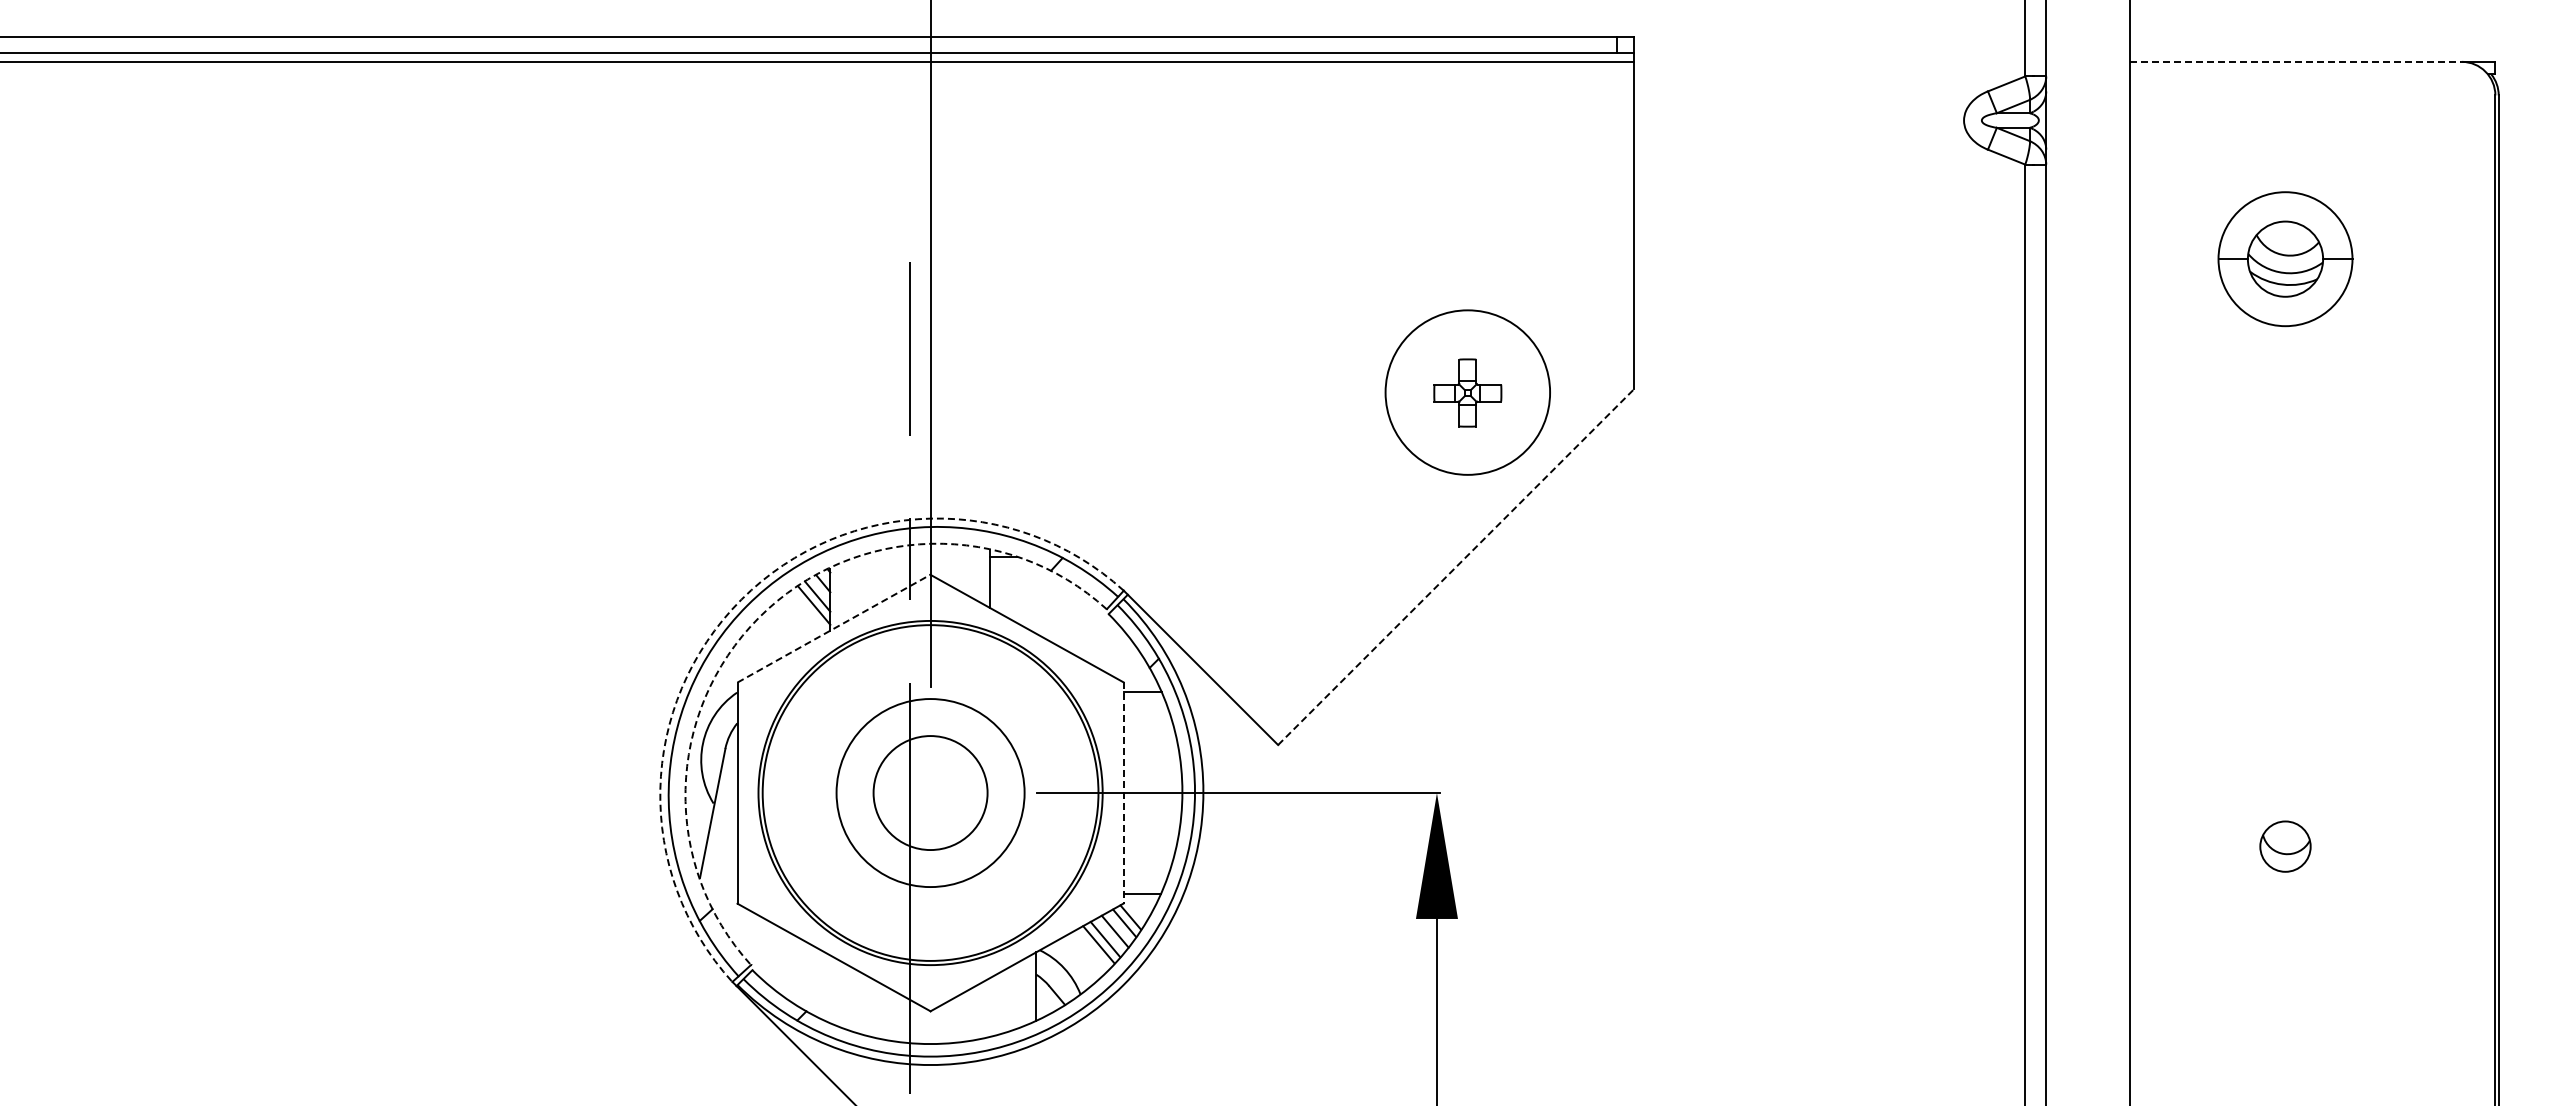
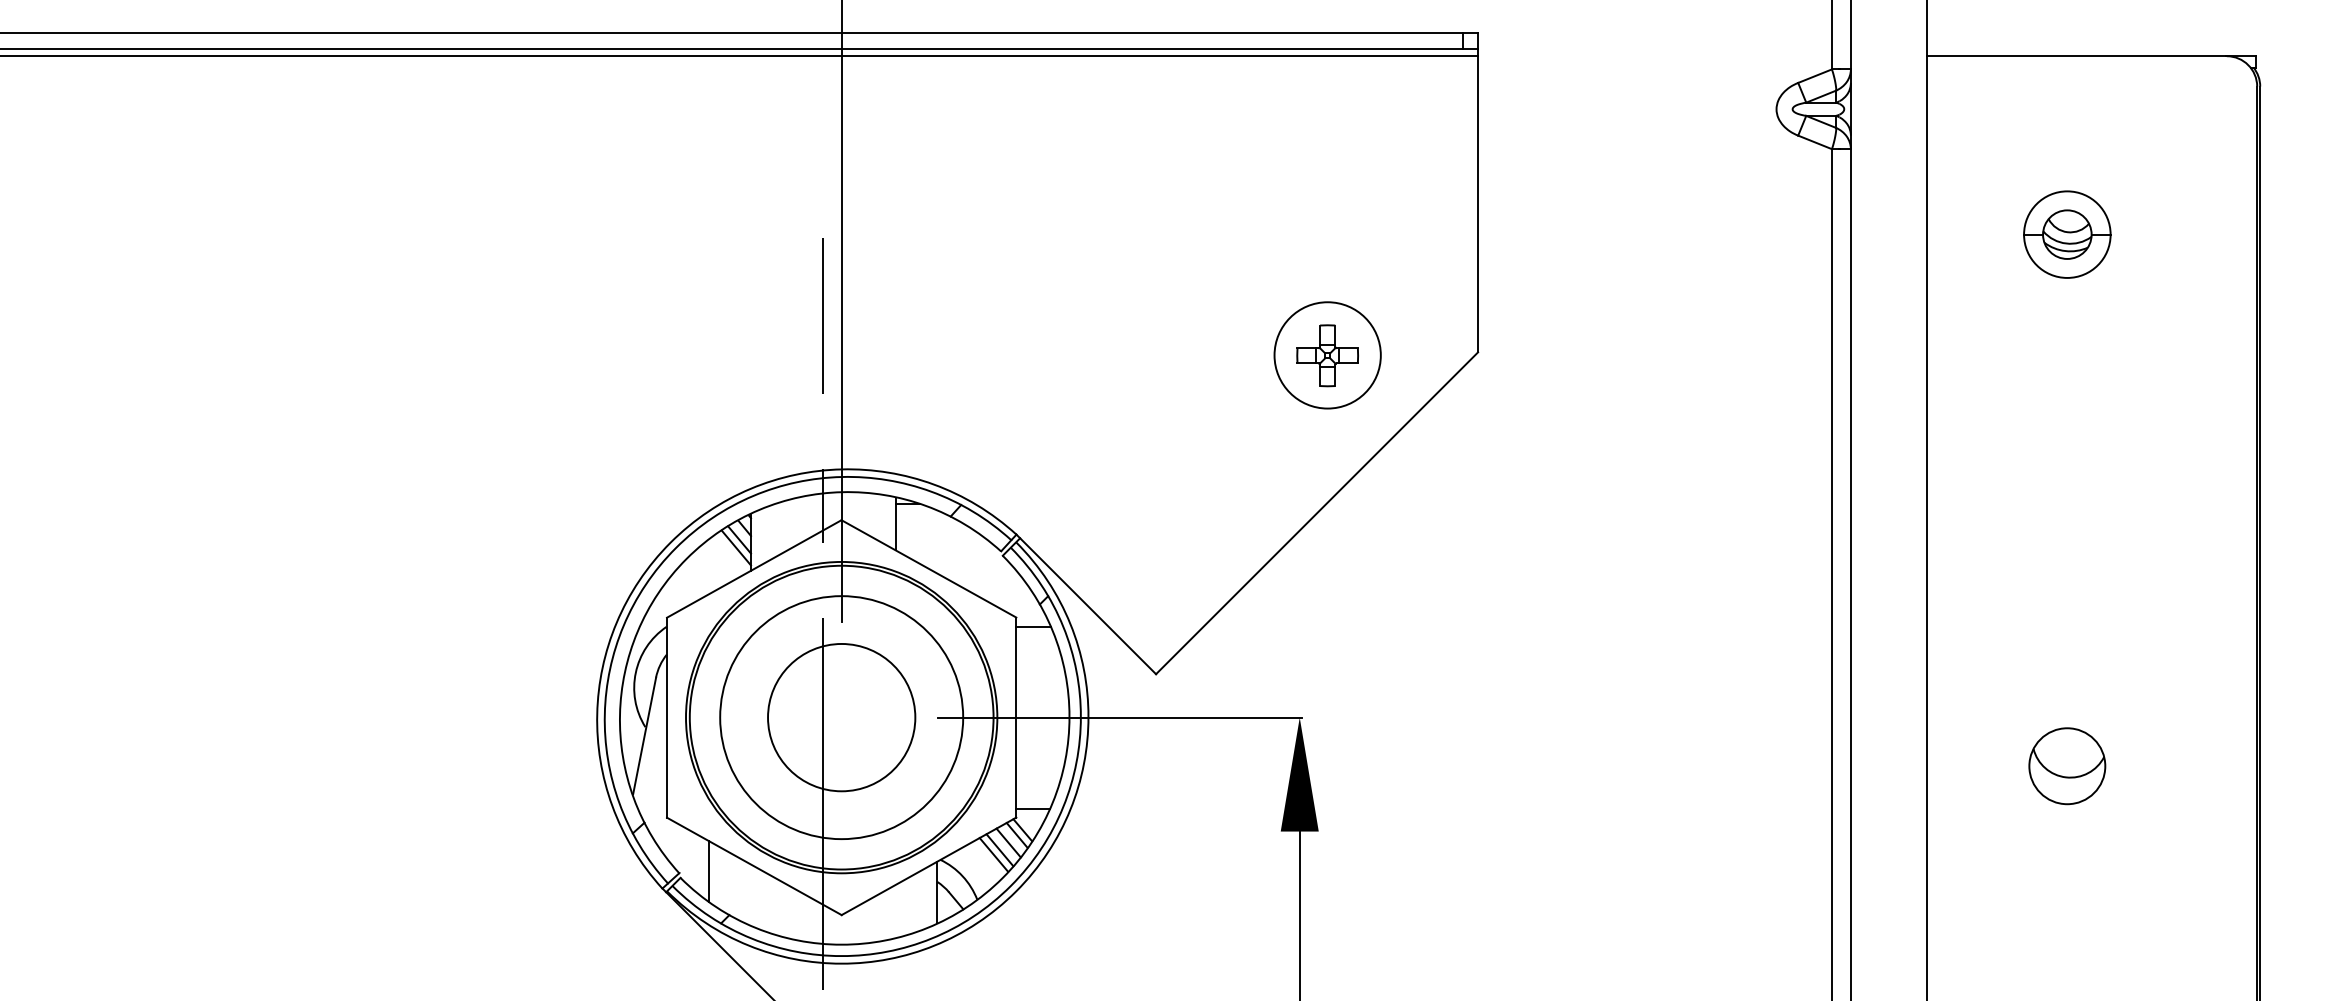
line: (2296, 61) -> (2077, 55), dashed -> solid
part: (2285, 258) -> (2067, 234), size x0.71
circle: (1467, 392) -> (1327, 355), size x0.71
line: (1456, 567) -> (1317, 513), dashed -> solid
arc: (741, 599) -> (670, 542), dashed -> solid
arc: (759, 617) -> (686, 558), dashed -> solid
line: (834, 628) -> (754, 568), dashed -> solid
circle: (930, 792) -> (841, 717), size x1.43
circle: (930, 792) -> (841, 717), size x1.43
line: (1123, 792) -> (1016, 717), dashed -> solid
part: (2285, 846) -> (2067, 766), size x1.67
line: (784, 963) -> (709, 871), added

